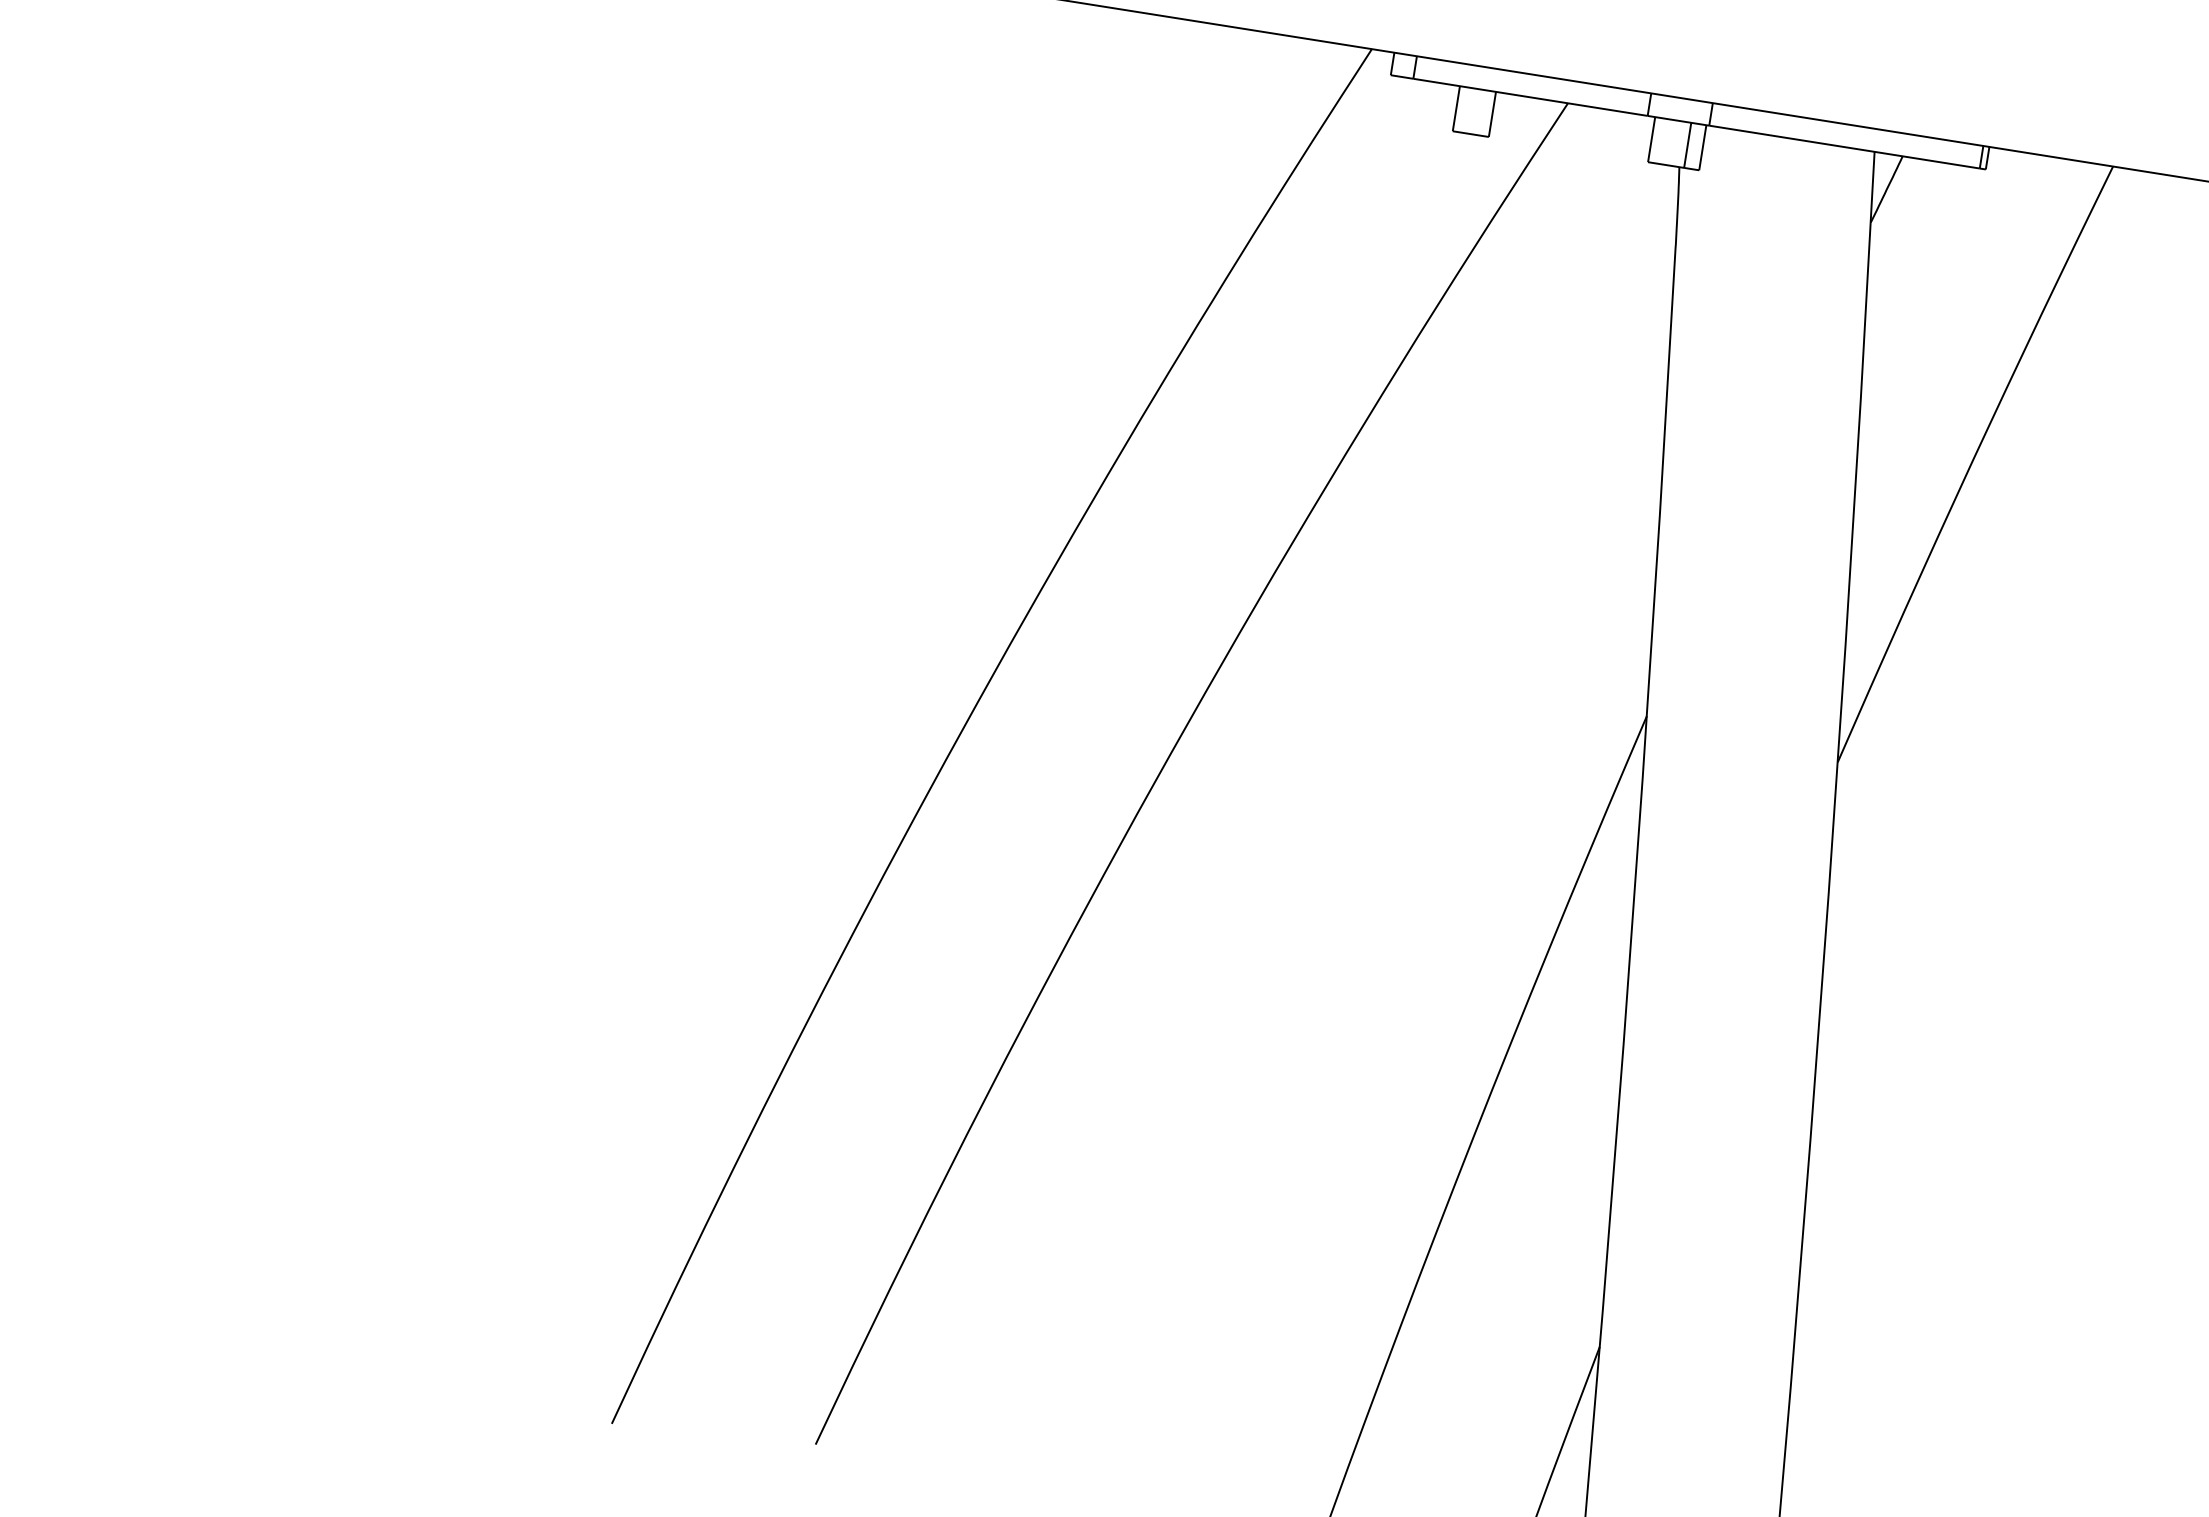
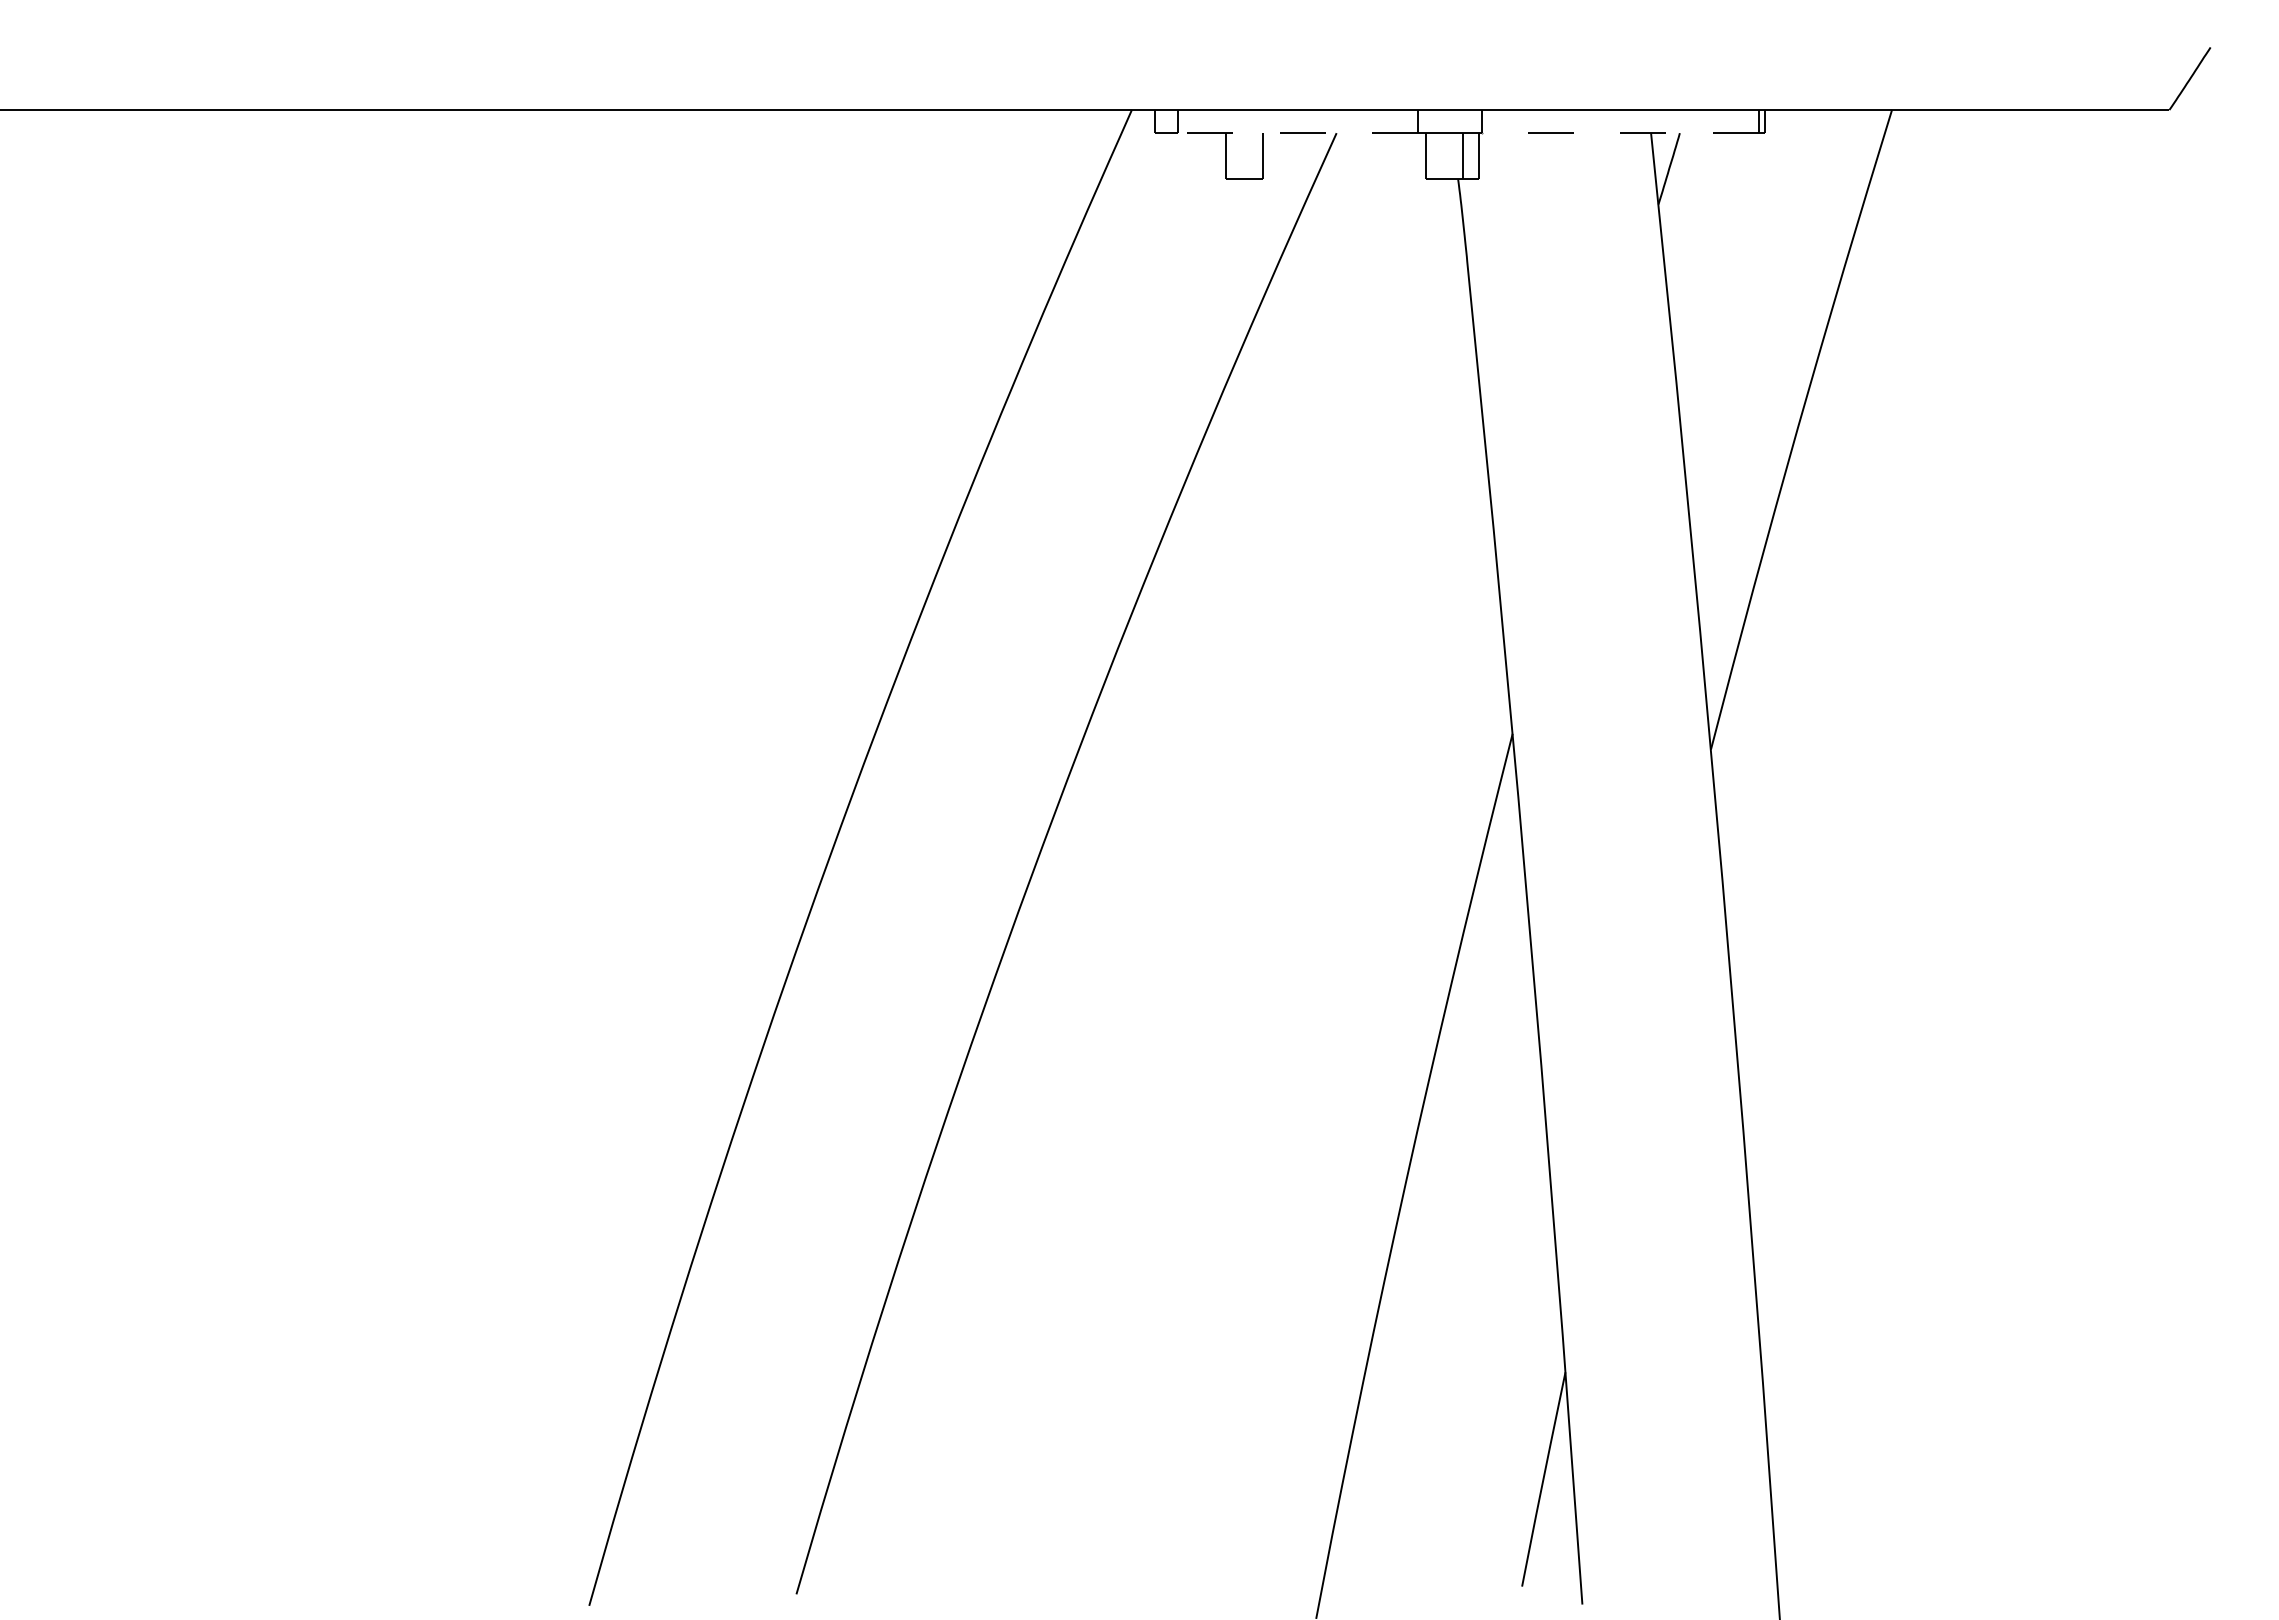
line: (1529, 97) -> (1297, 133), solid -> dashed
line: (1844, 147) -> (1620, 133), solid -> dashed

